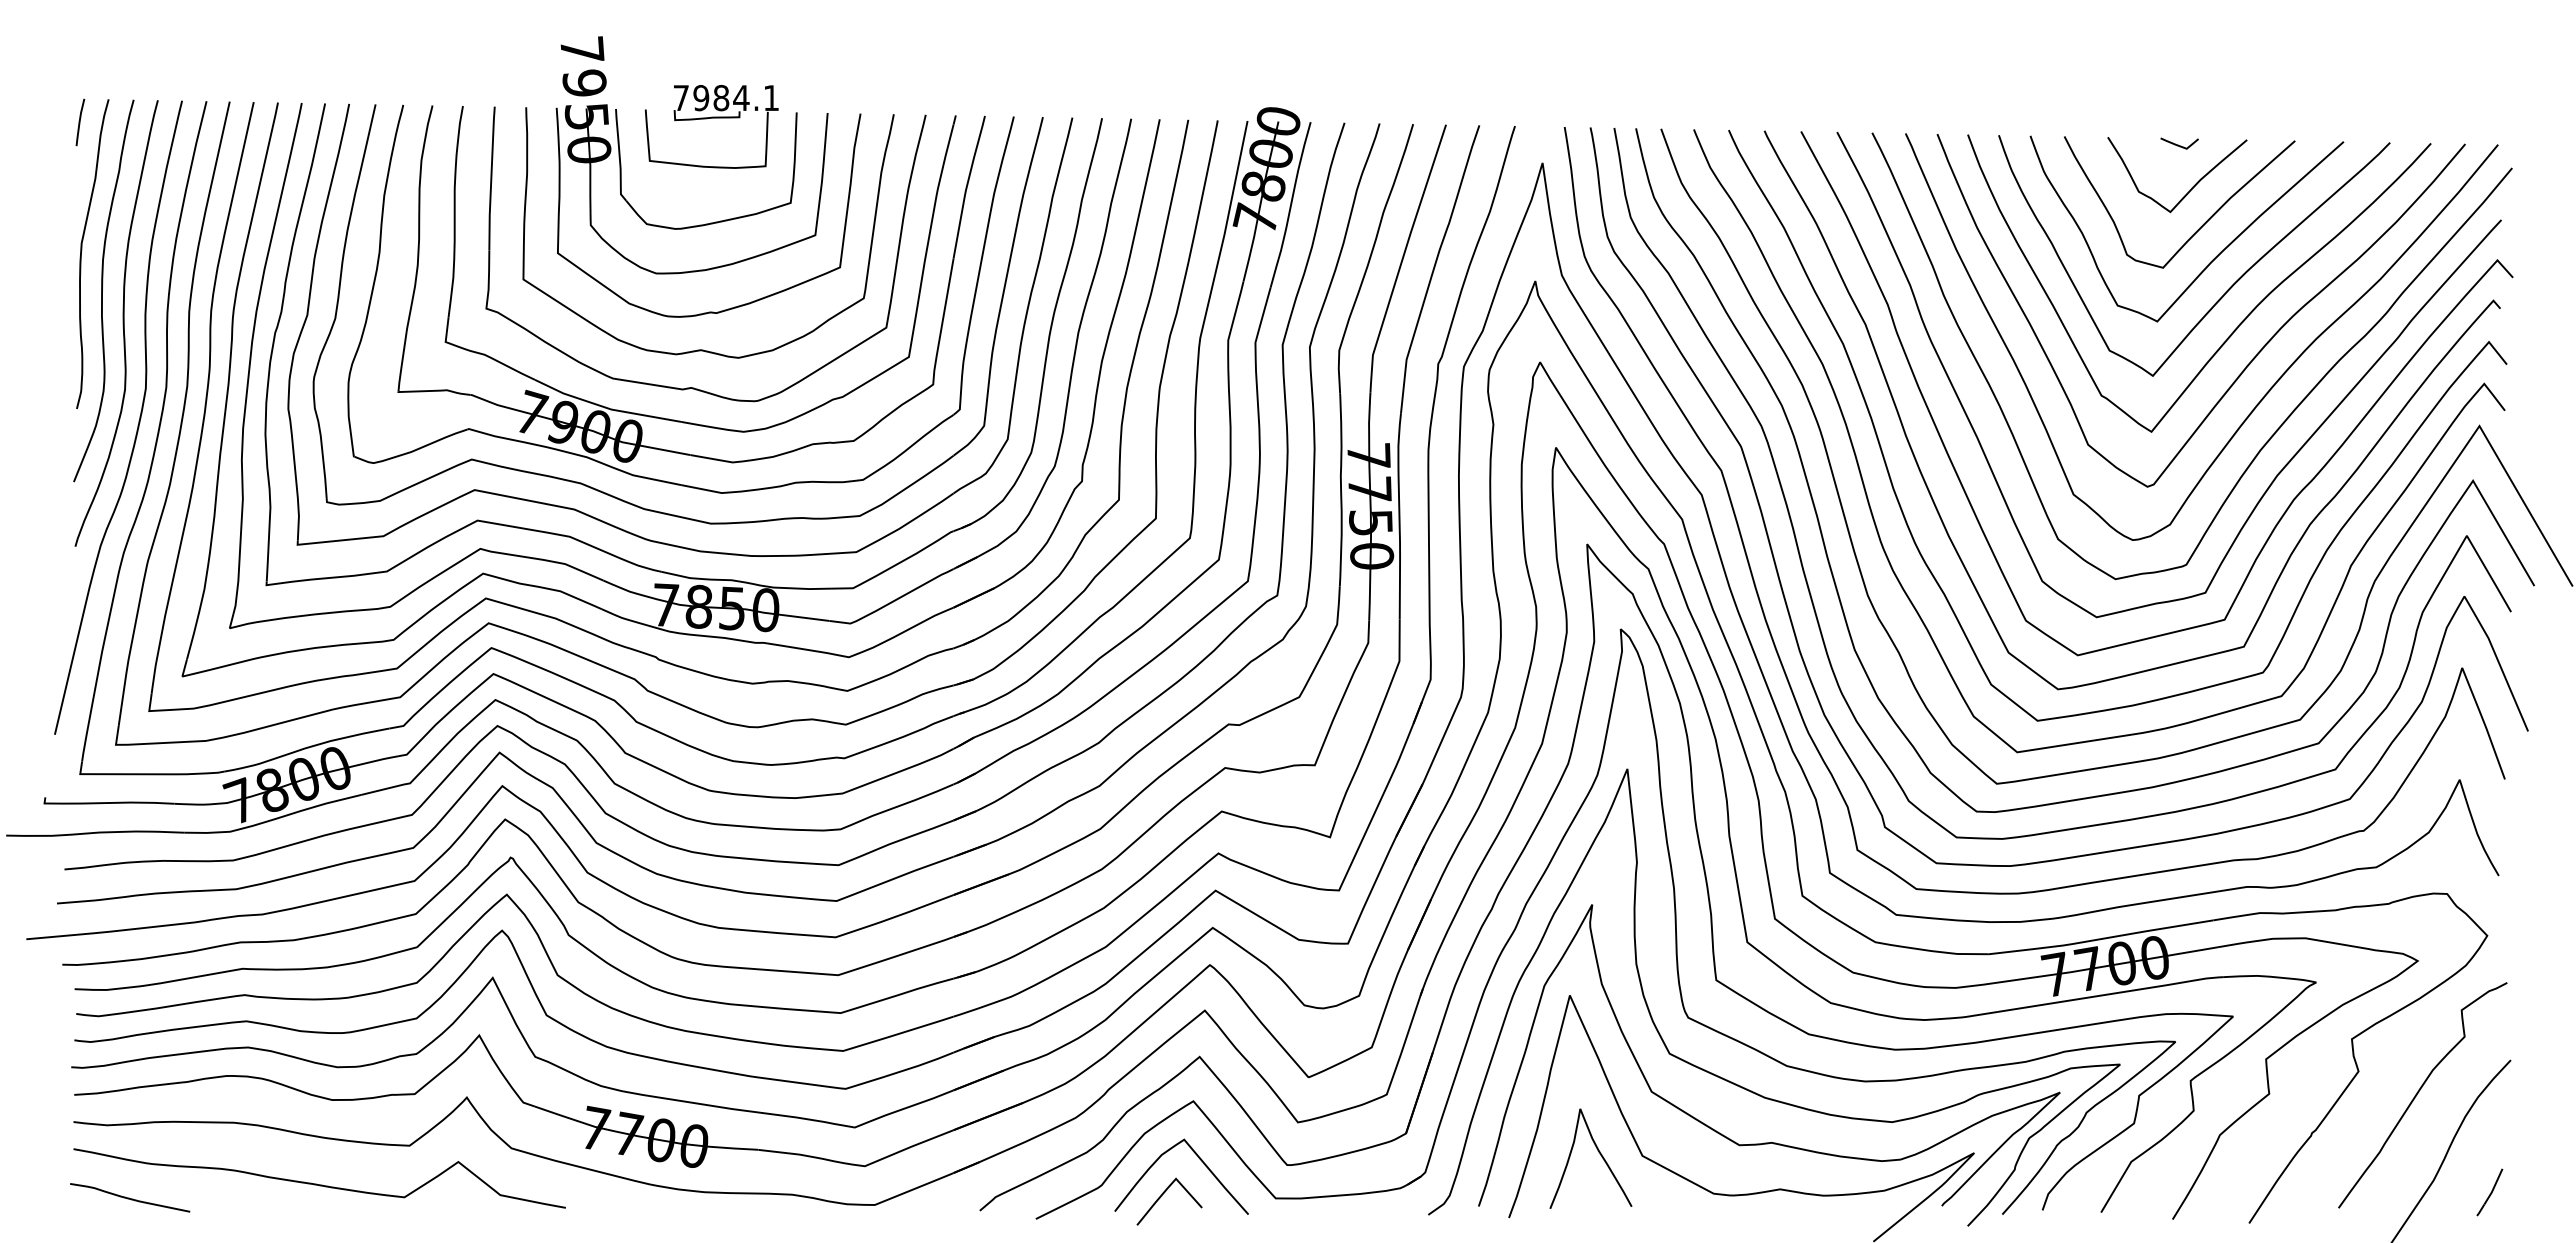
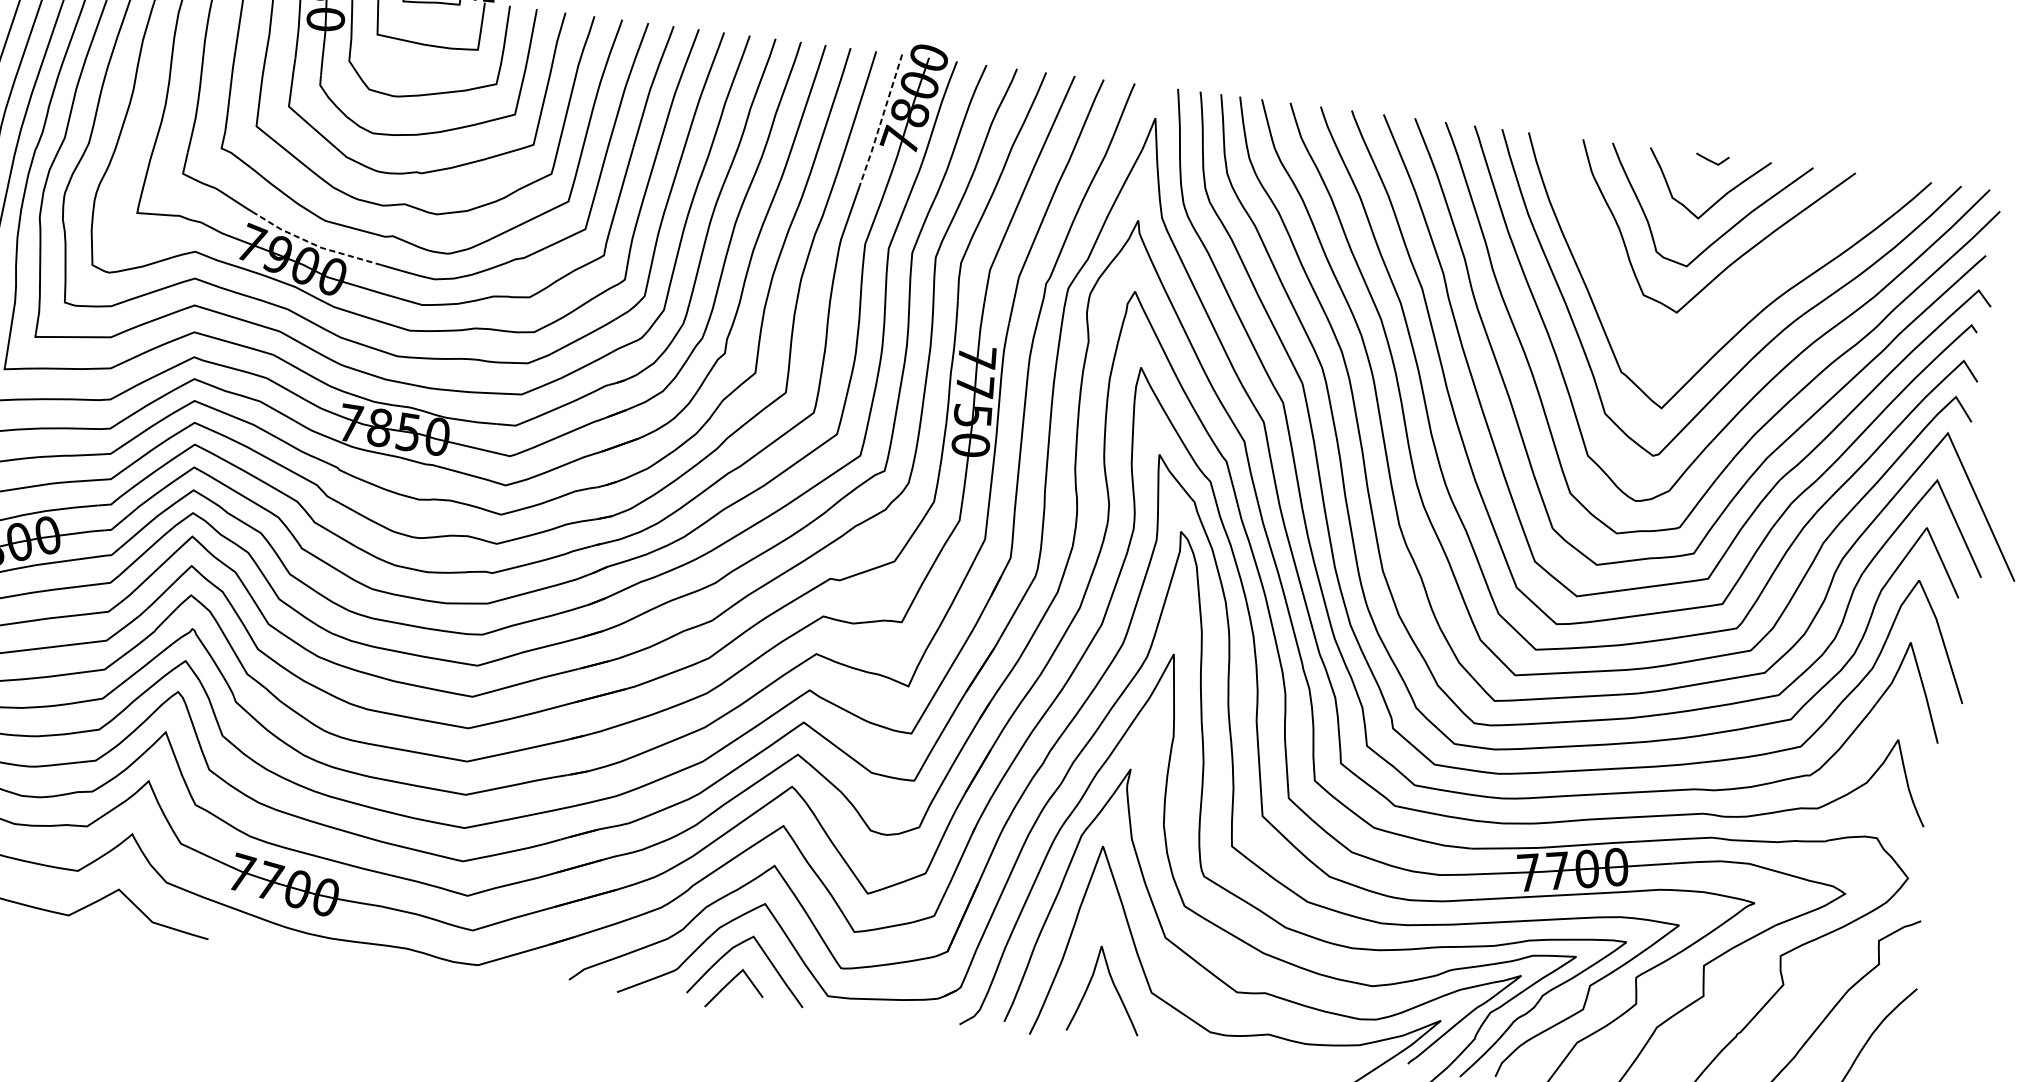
line: (1231, 198) -> (881, 120), solid -> dashed
curve: (2228, 288) -> (1741, 290), removed
line: (605, 407) -> (316, 245), solid -> dashed

